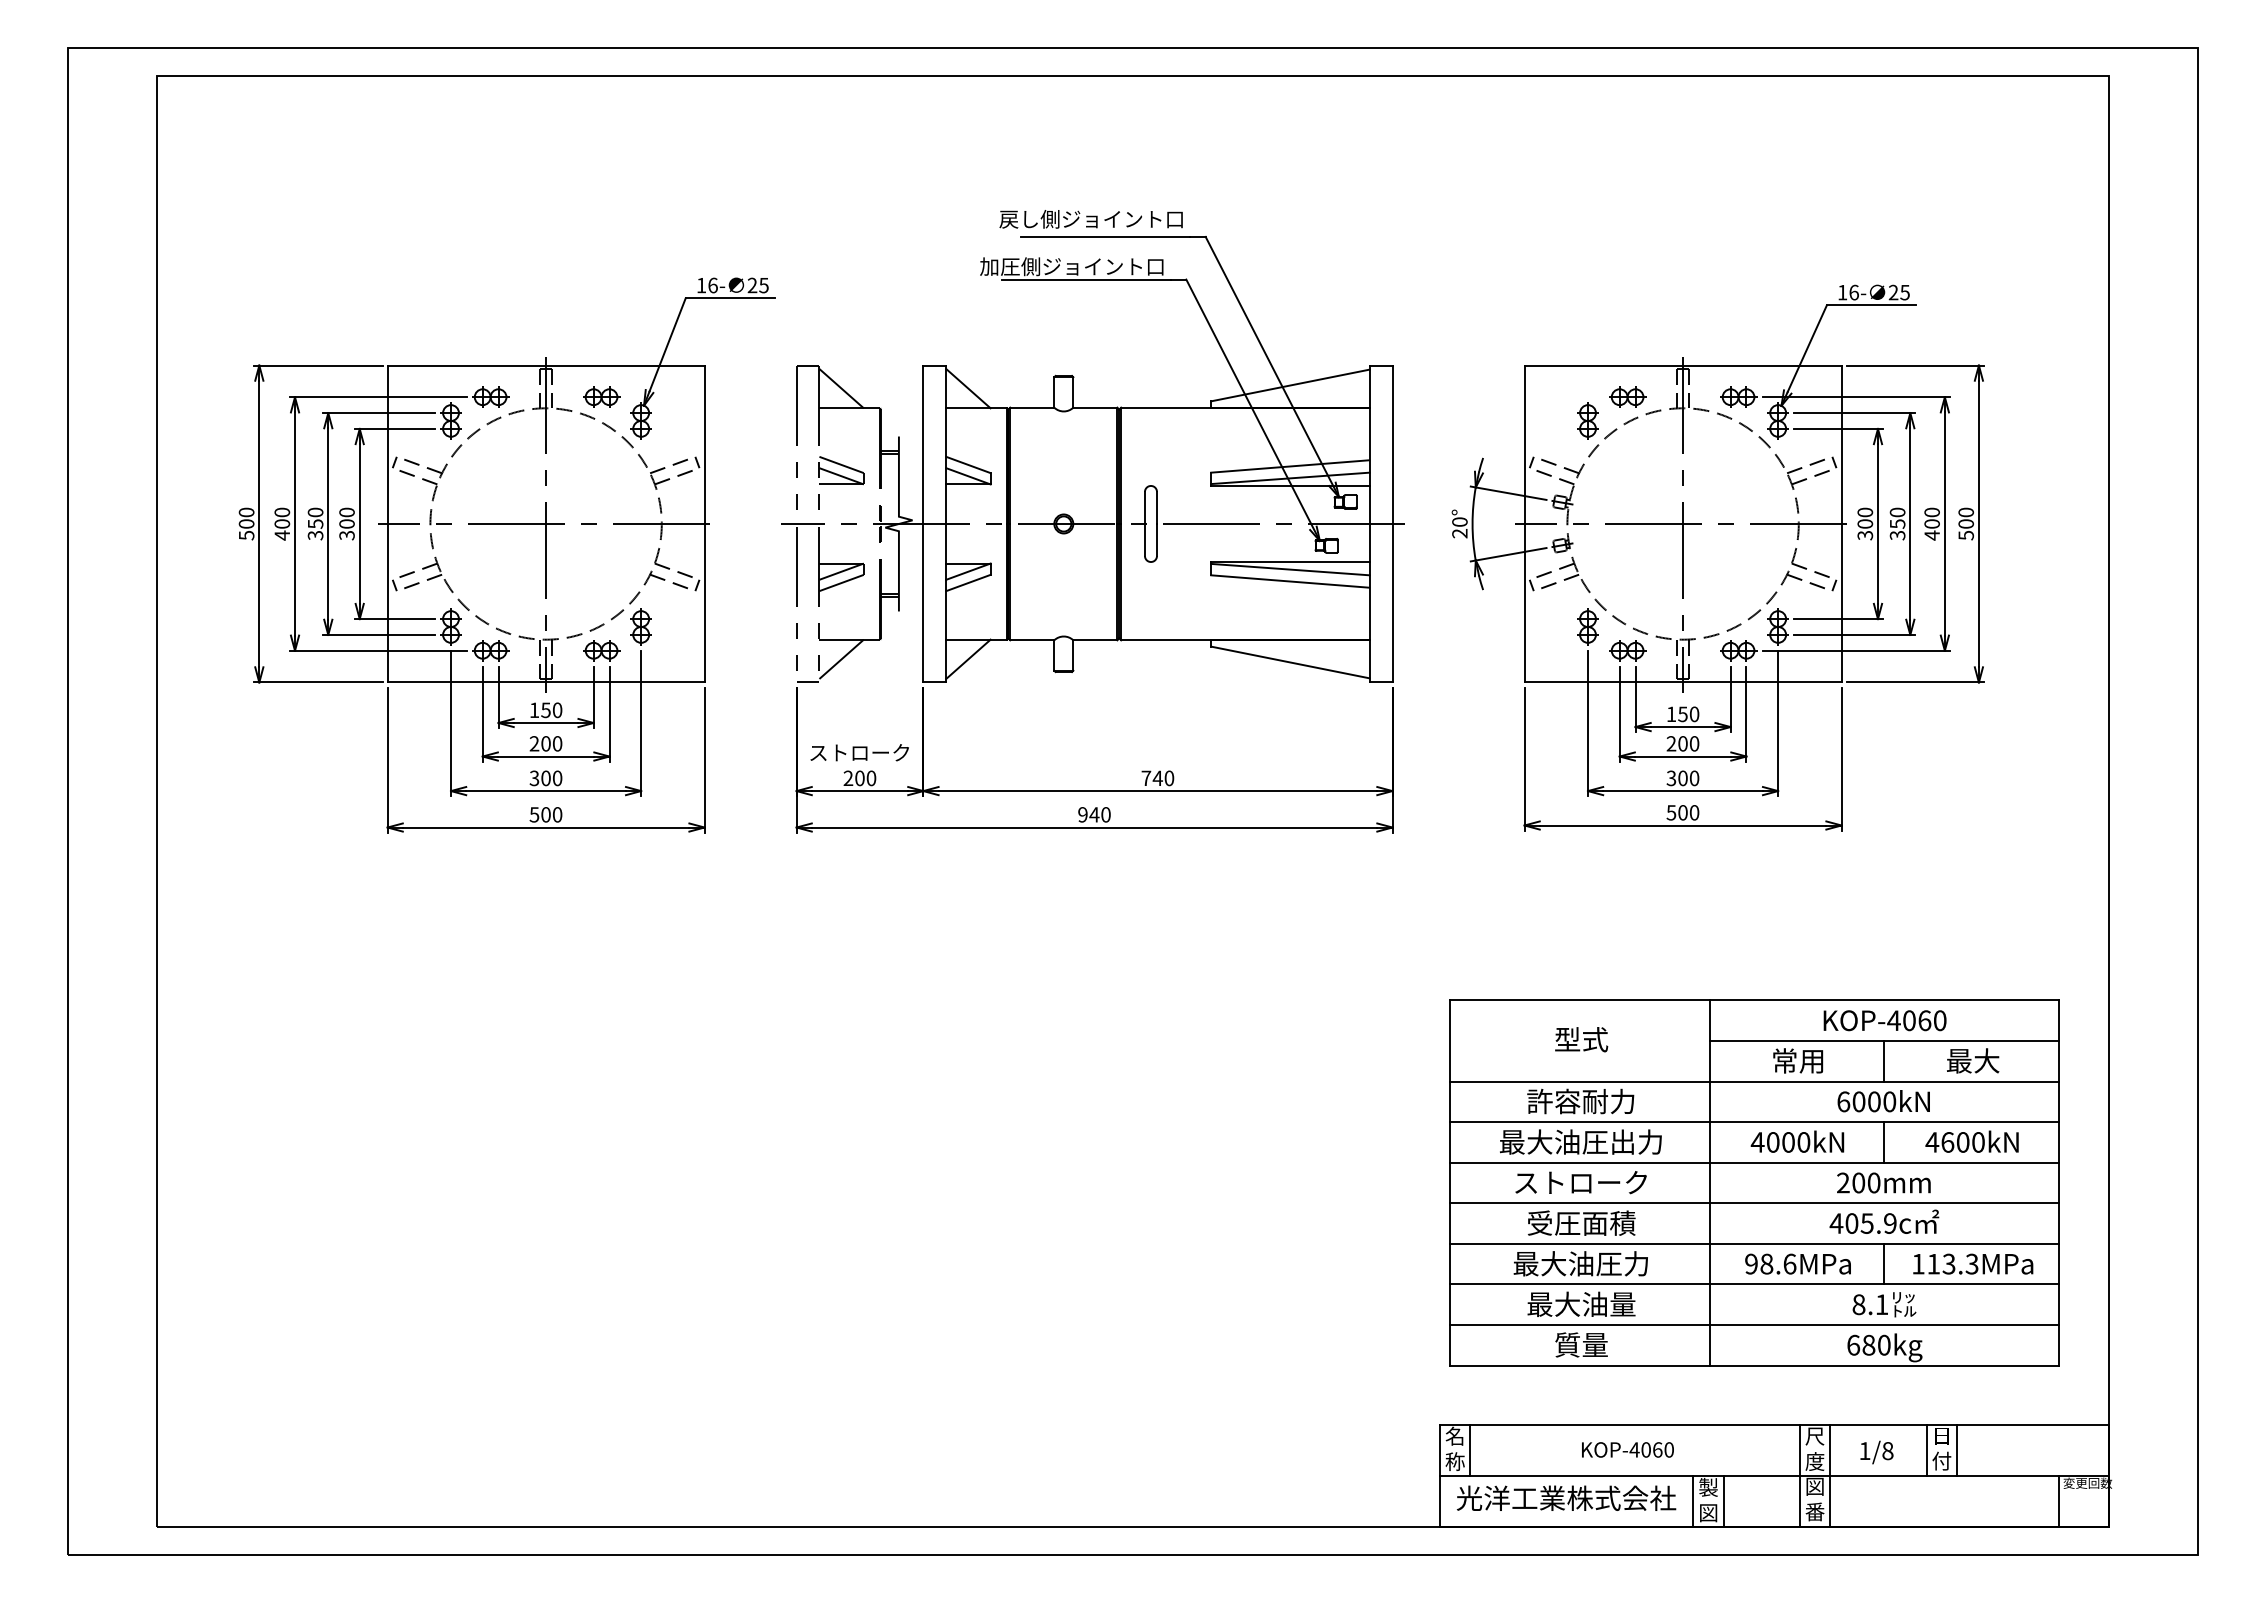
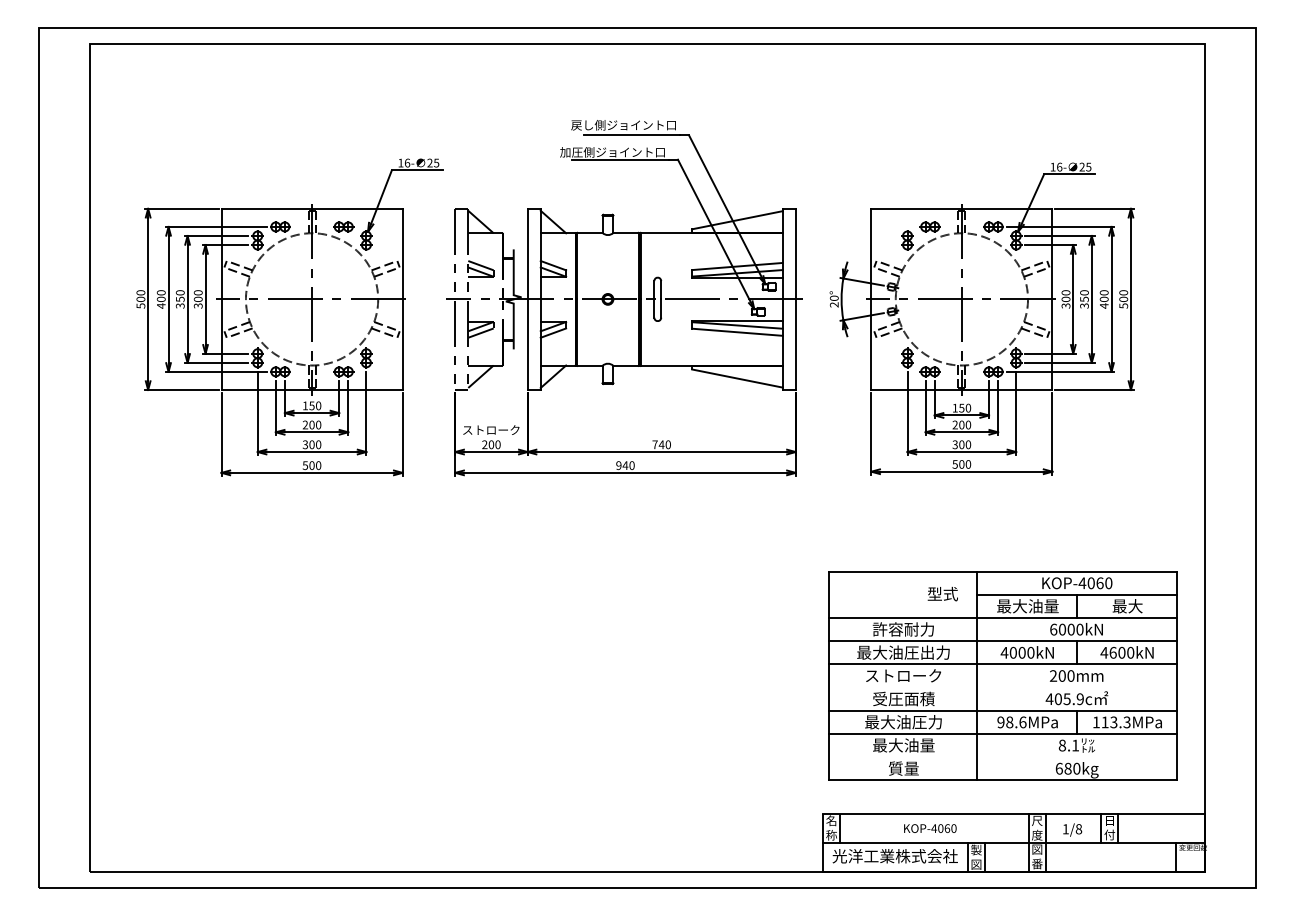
text: (1580, 1040) -> (942, 594), moved
text: (1797, 1061) -> (1027, 606), 常用 -> 最大油量
line: (1754, 1203) -> (1002, 687), removed
line: (1754, 1325) -> (1002, 757), removed

